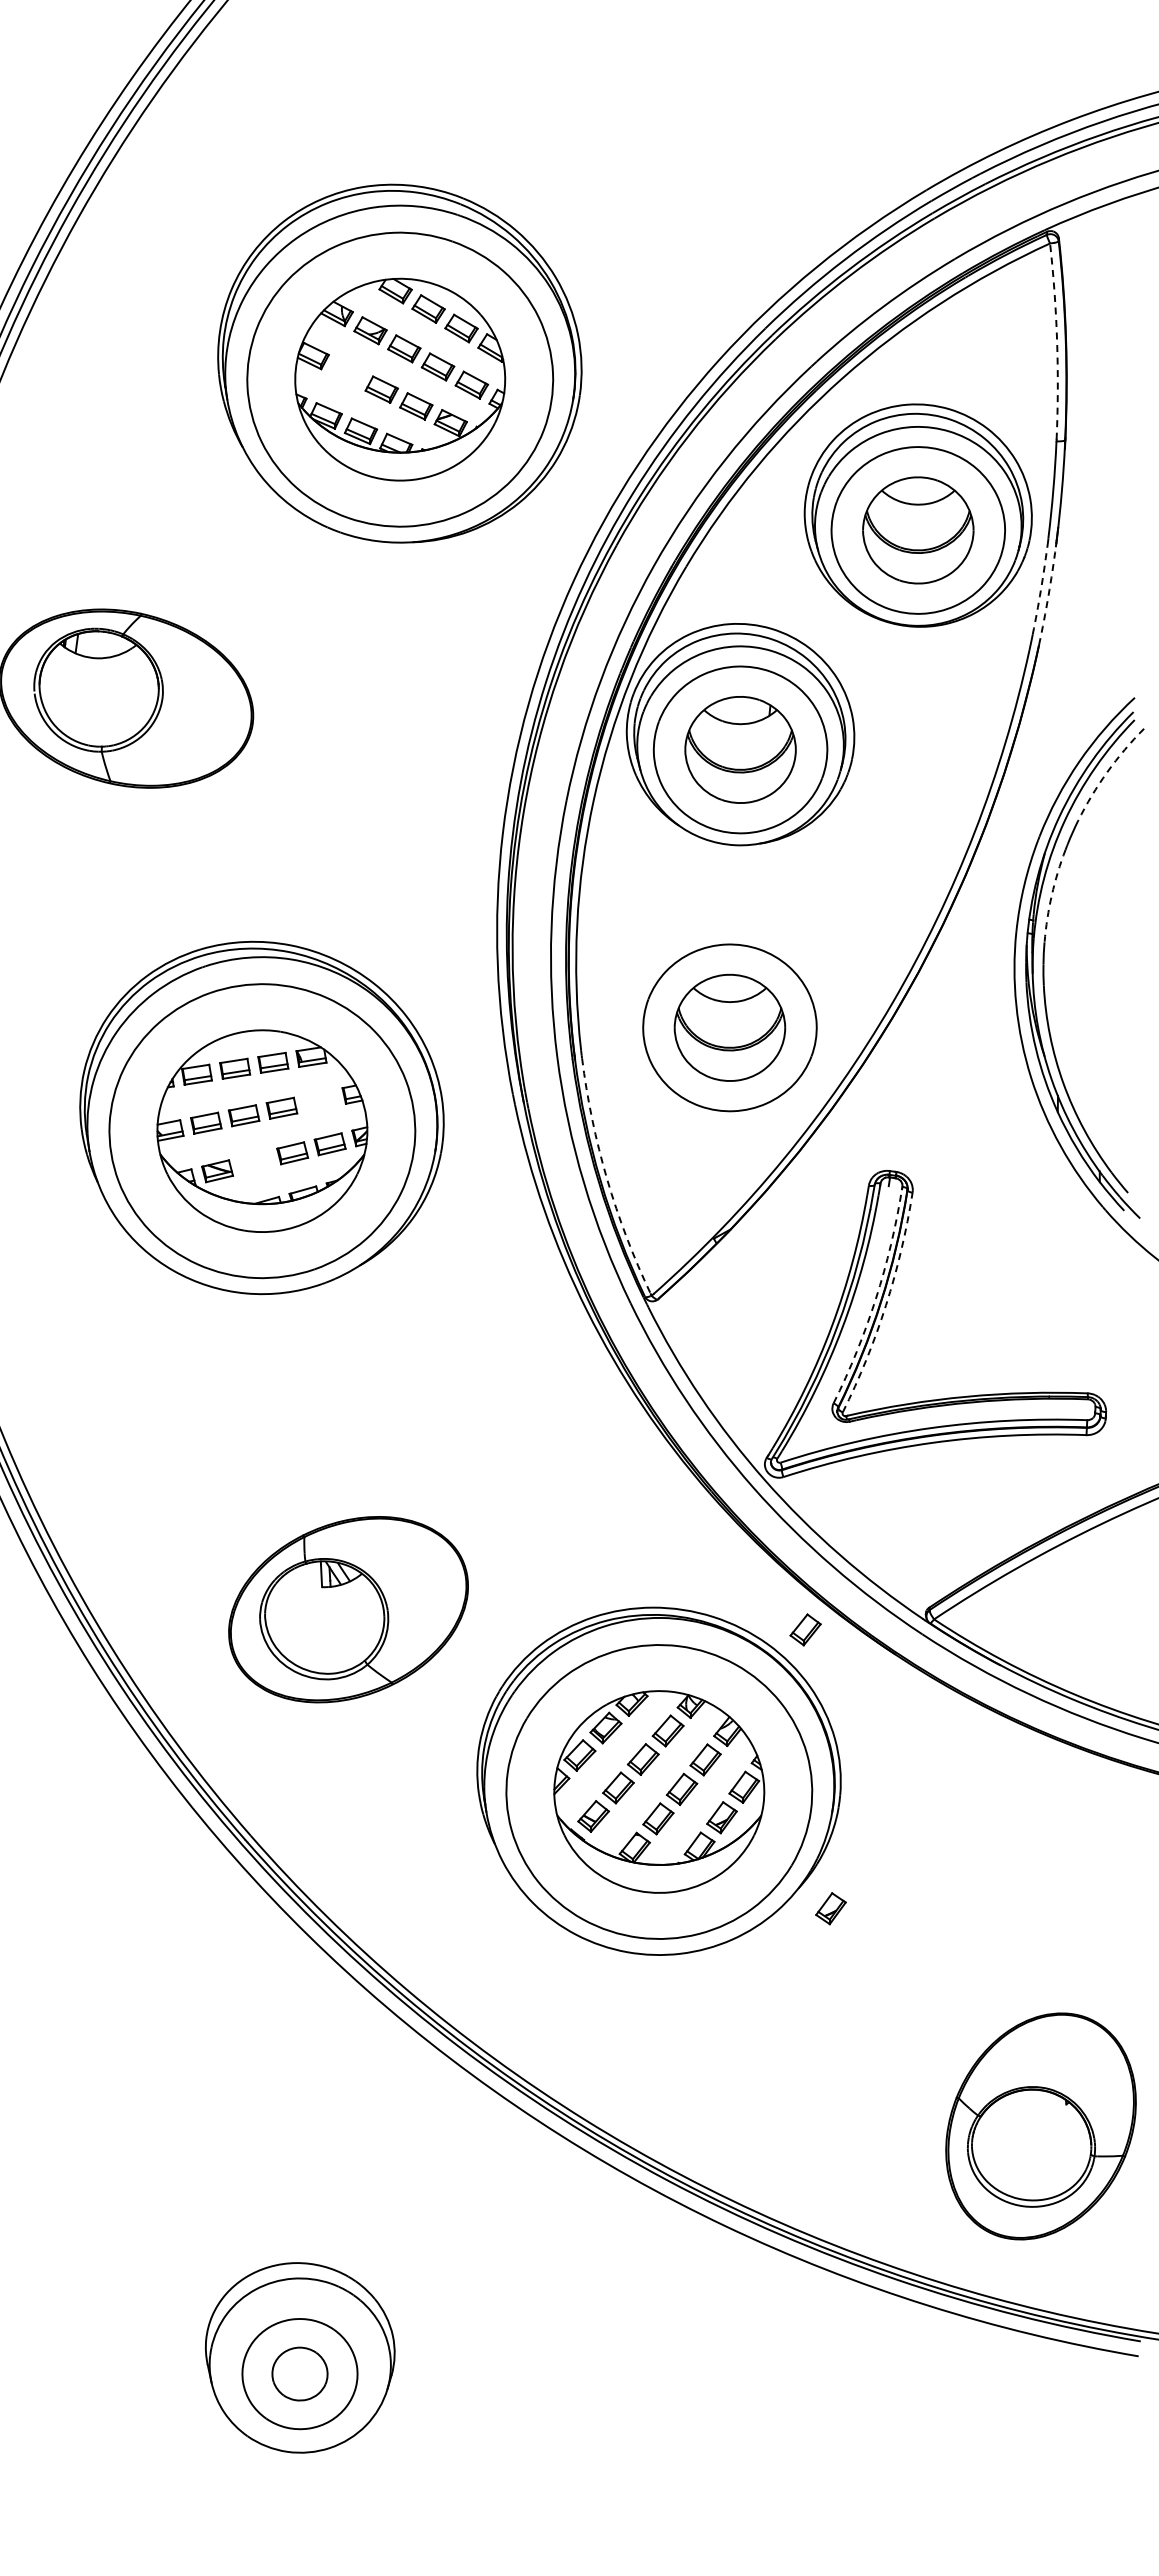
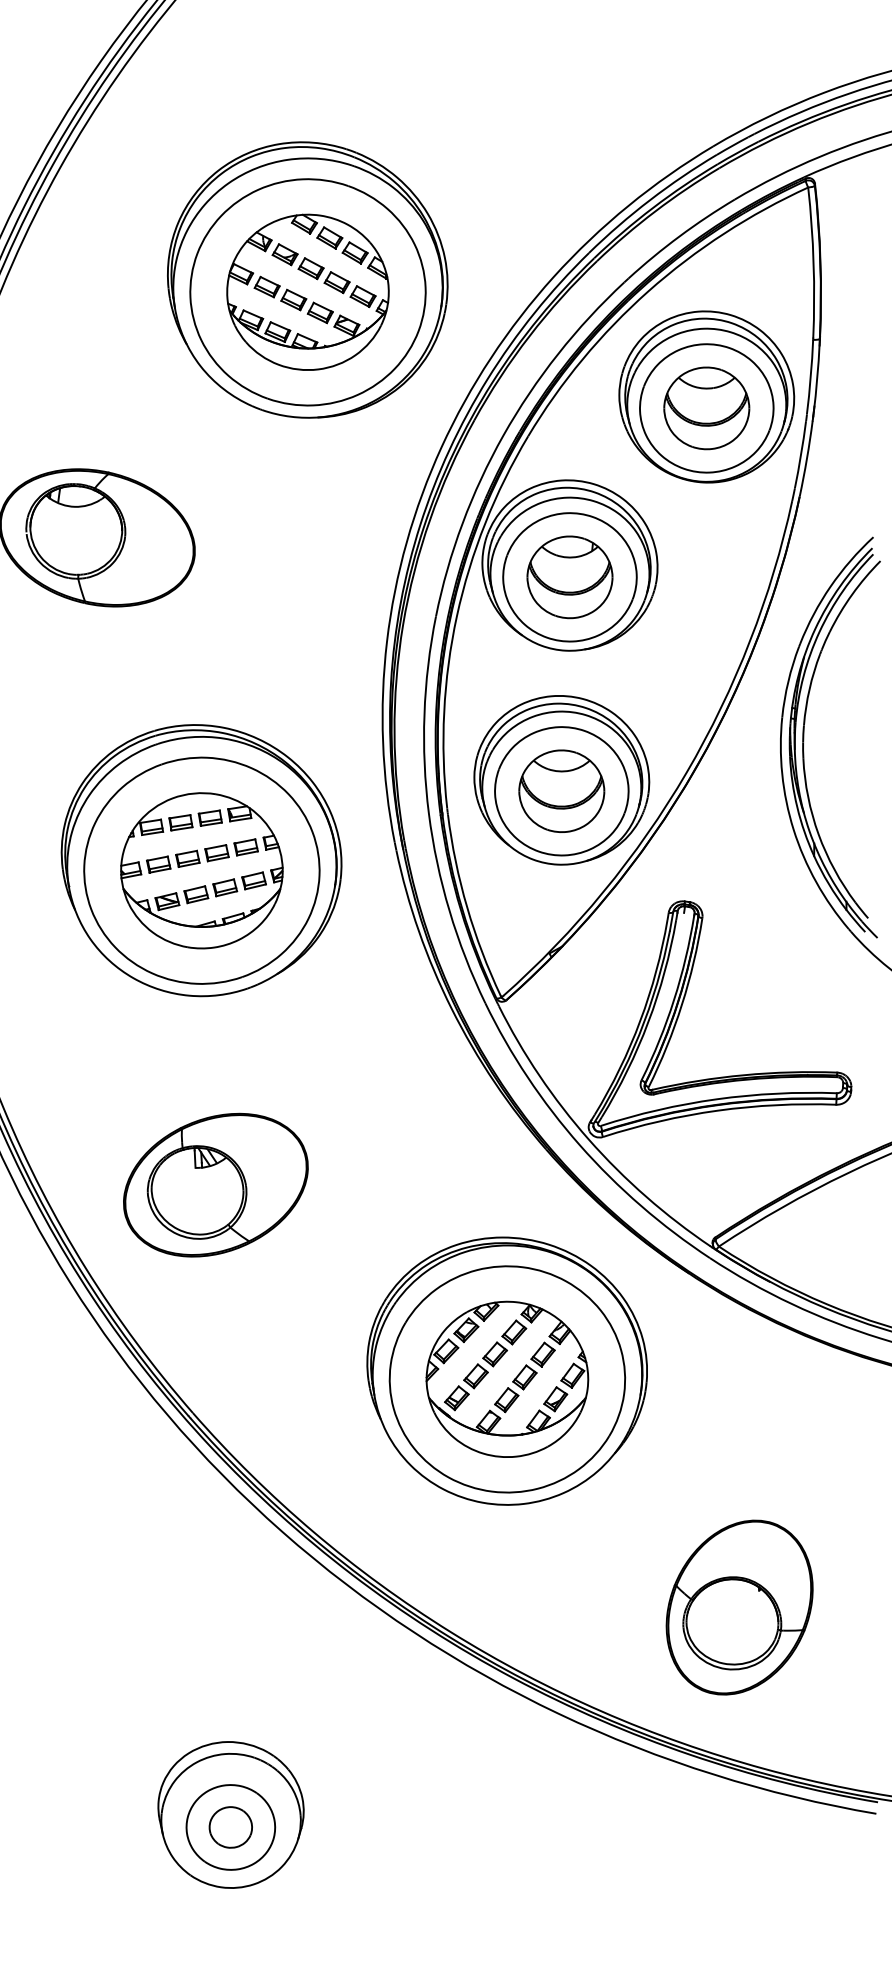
arc: (1057, 341) -> (813, 262), dashed -> solid
part: (347, 372) -> (267, 286), added
arc: (1040, 590) -> (800, 454), dashed -> solid
arc: (1048, 595) -> (806, 458), dashed -> solid
arc: (1107, 772) -> (852, 594), dashed -> solid
arc: (1051, 895) -> (809, 689), dashed -> solid
part: (729, 1013) -> (561, 780), added
part: (319, 1100) -> (245, 847), added
part: (254, 1162) -> (195, 894), added
arc: (607, 1178) -> (467, 907), dashed -> solid
arc: (875, 1298) -> (673, 999), dashed -> solid
arc: (886, 1305) -> (682, 1004), dashed -> solid
part: (348, 1609) -> (215, 1185), moved
part: (805, 1629) -> (619, 1254), removed
part: (830, 1908) -> (639, 1469), removed
part: (1040, 2126) -> (739, 1607), moved

